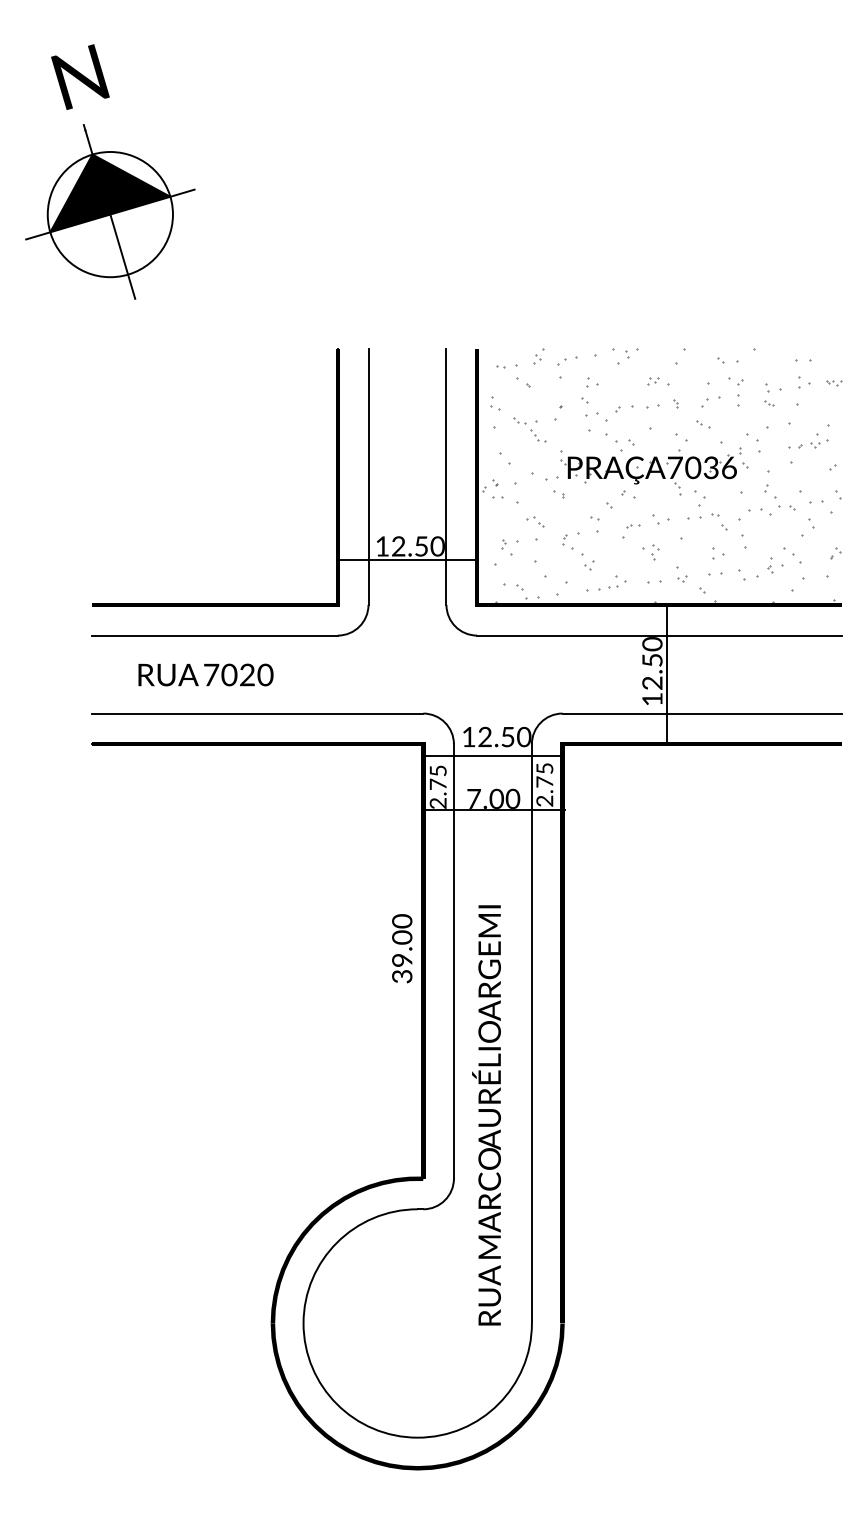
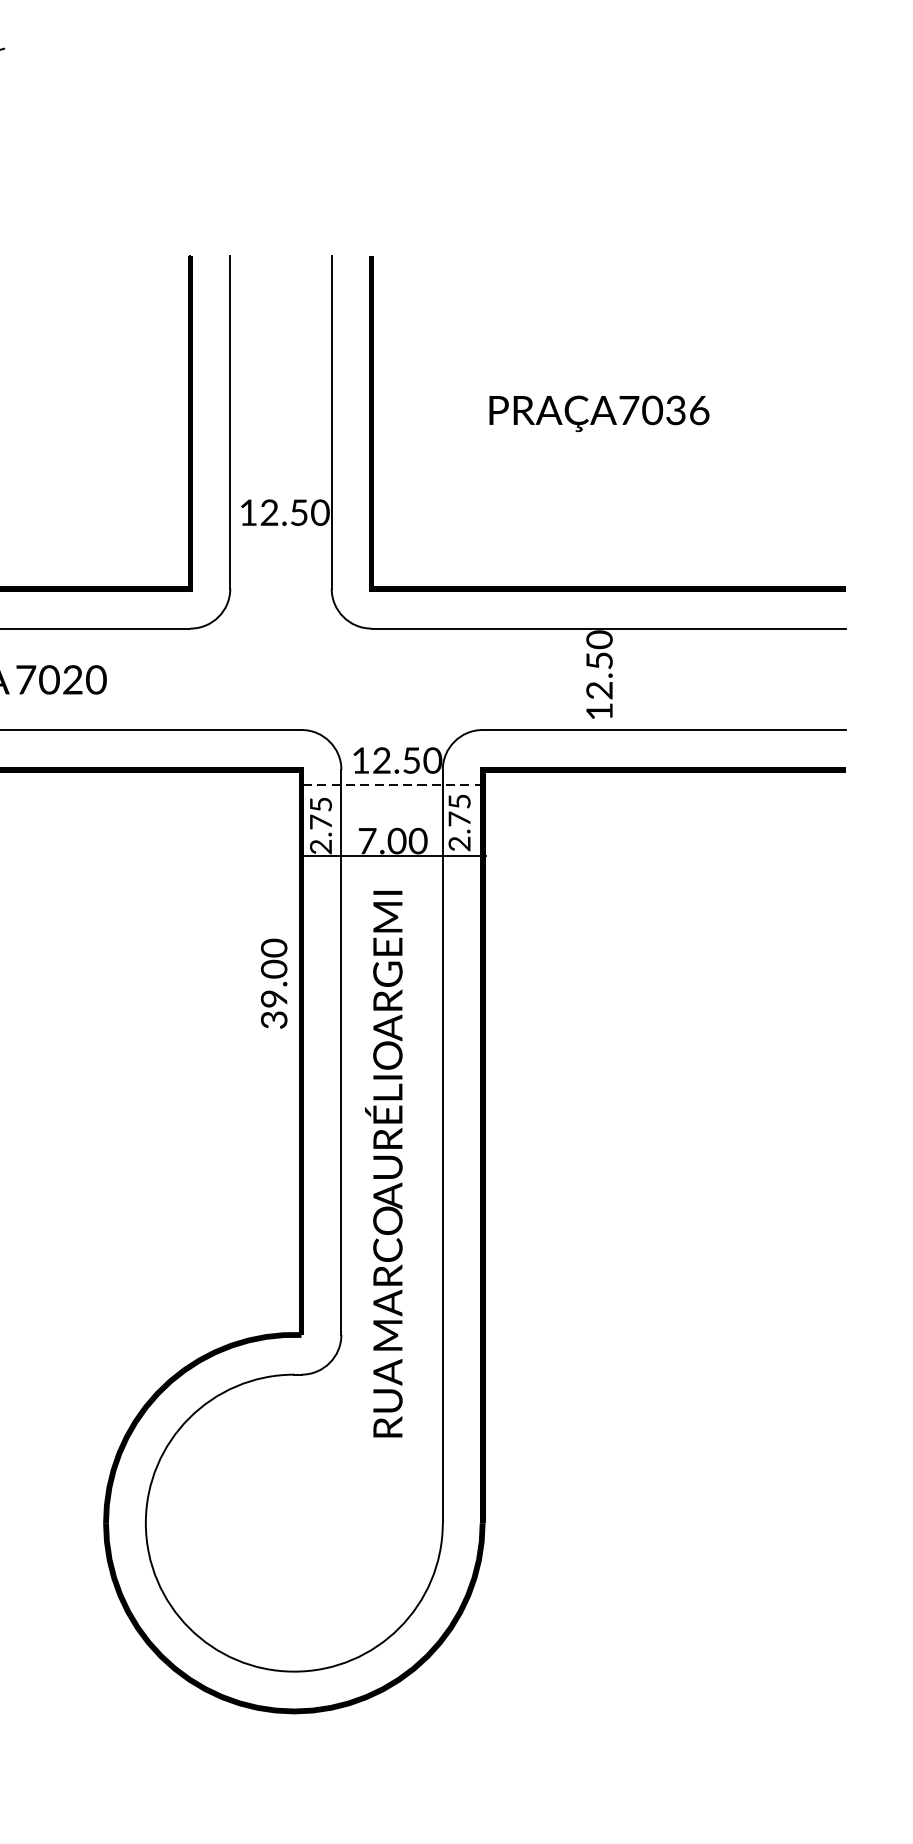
hatch: (659, 476) -> (608, 421), removed
line: (407, 560) -> (281, 530), removed
line: (667, 674) -> (619, 679), removed
line: (494, 756) -> (394, 785), solid -> dashed
text: (402, 948) -> (274, 983), moved
text: (486, 1115) -> (383, 1164), moved

